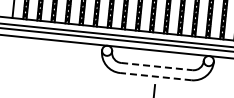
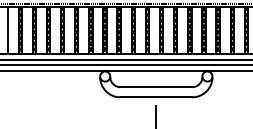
line: (157, 66) -> (156, 87), dashed -> solid
line: (156, 76) -> (156, 97), dashed -> solid

